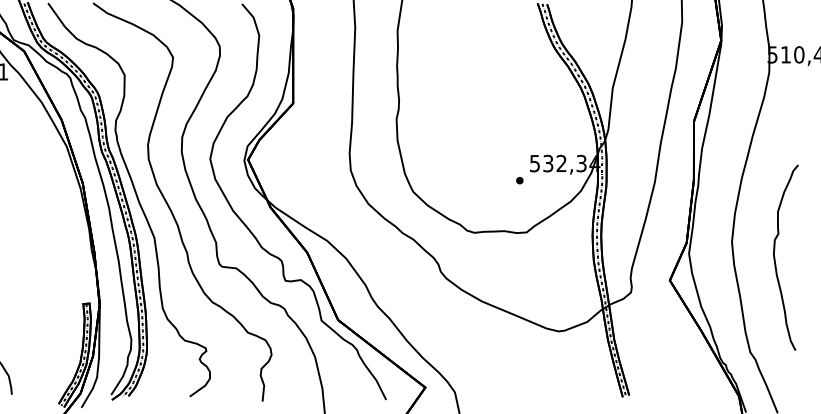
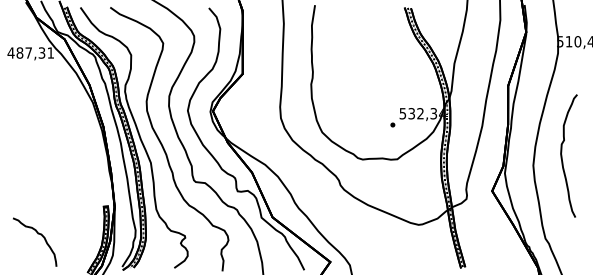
curve: (775, 256) -> (562, 155), moved

